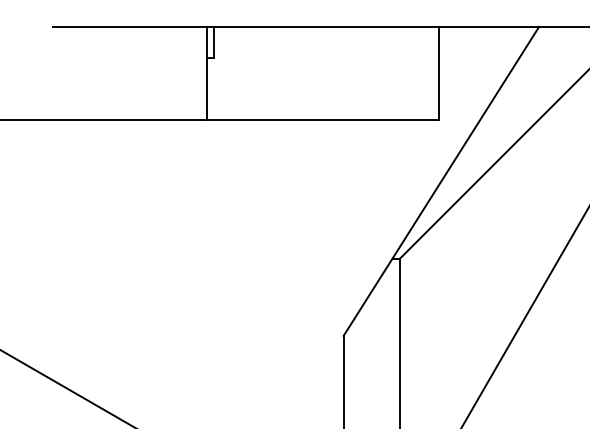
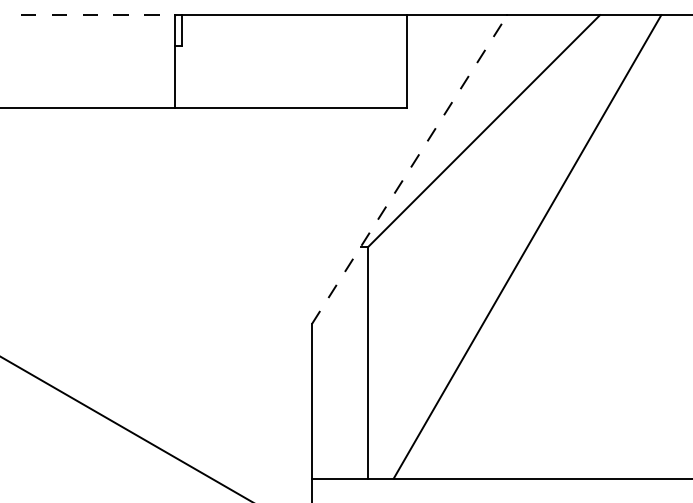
line: (130, 27) -> (98, 15), solid -> dashed
line: (441, 181) -> (409, 169), solid -> dashed

